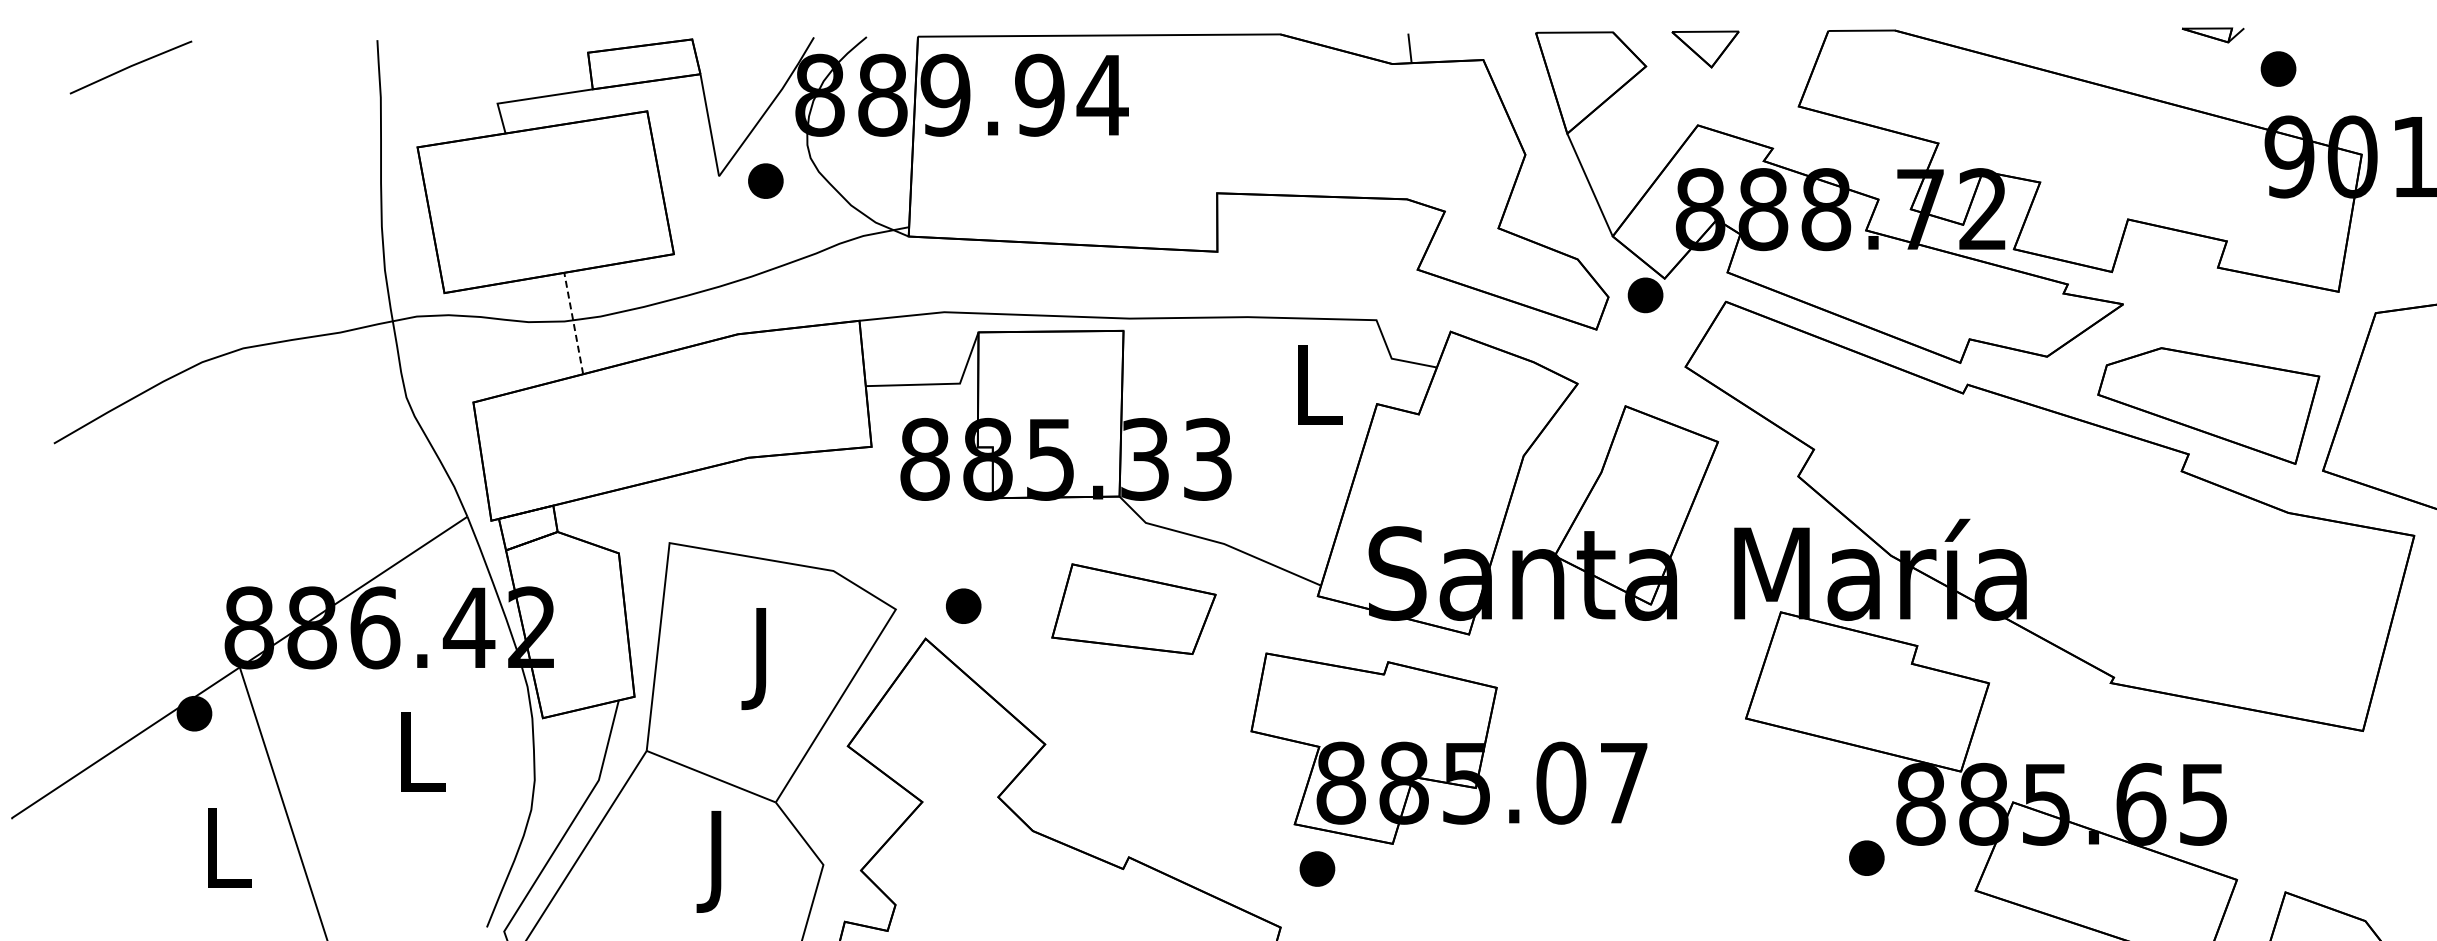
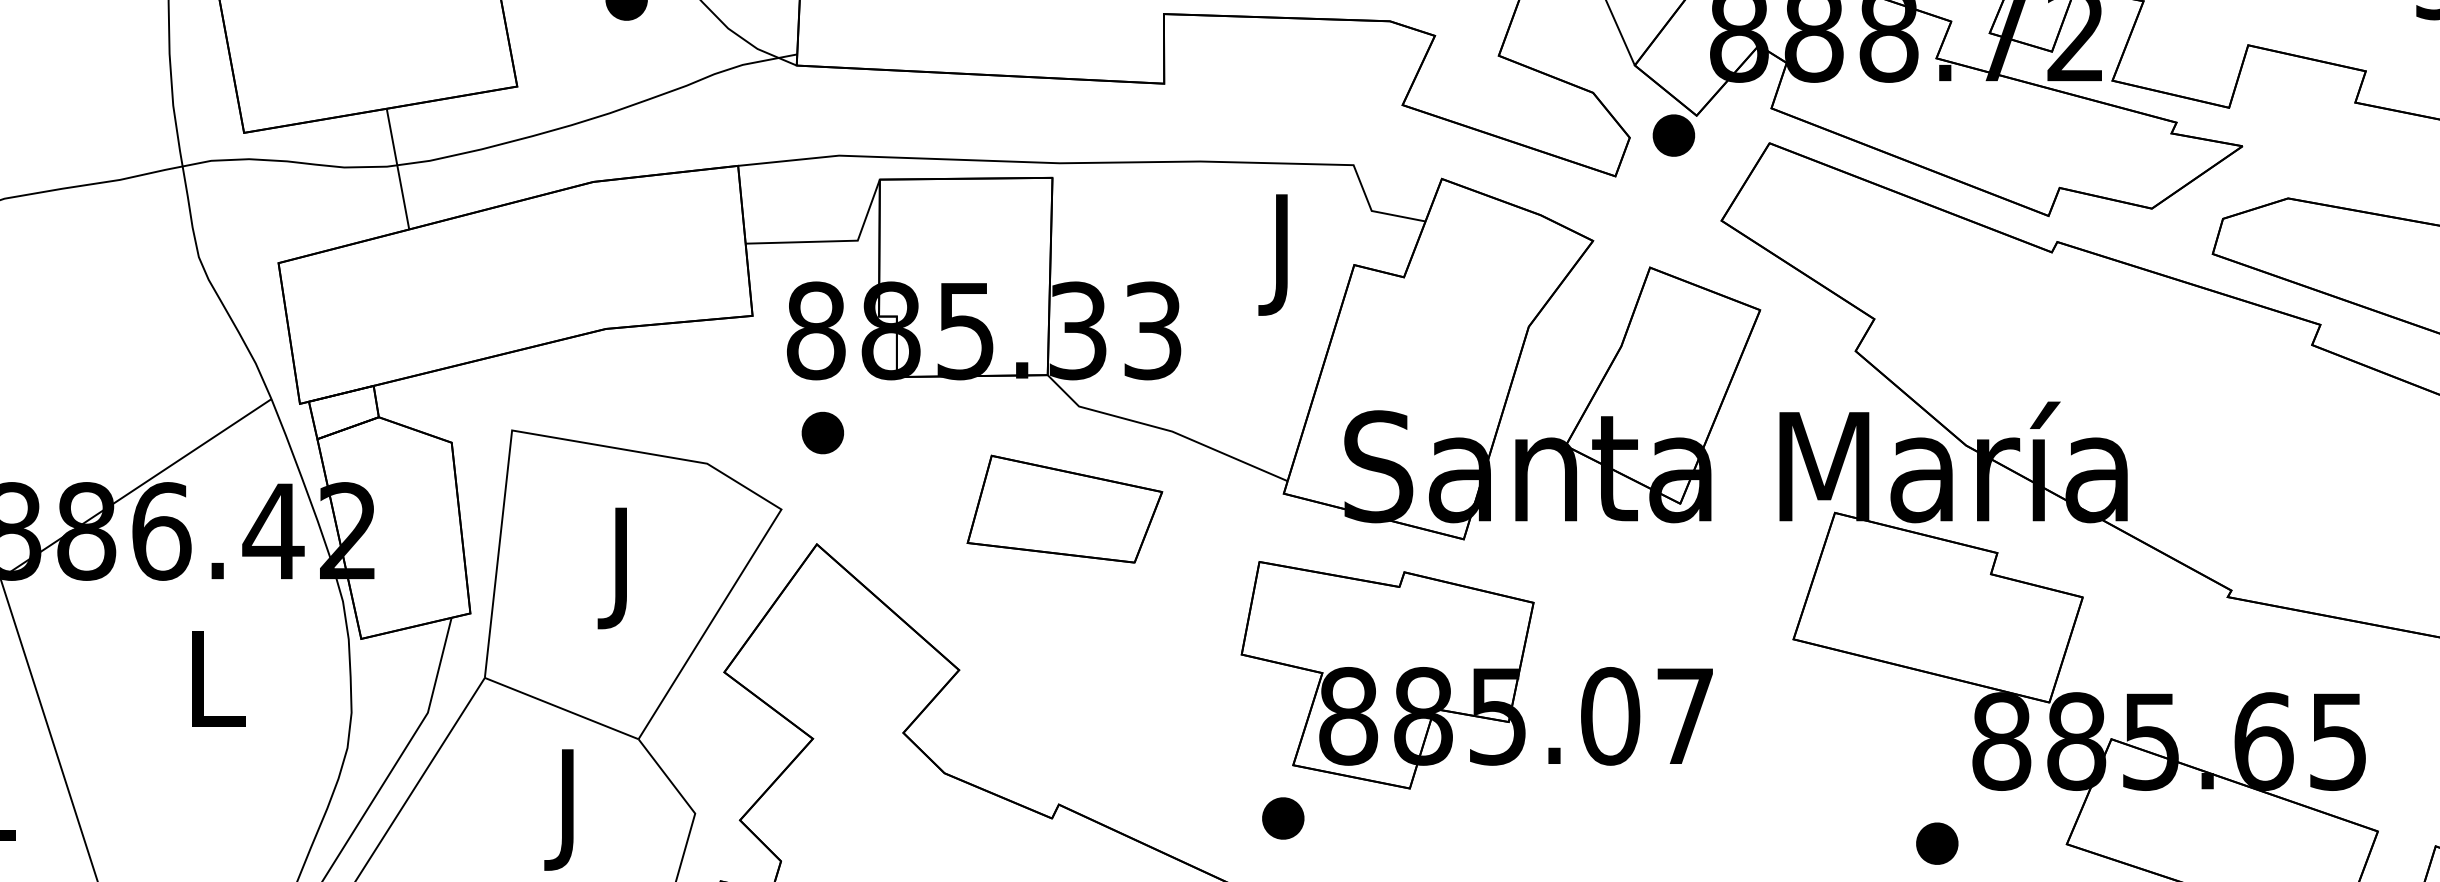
line: (573, 323) -> (397, 169), dashed -> solid
text: (1319, 395) -> (1285, 254), L -> J
part: (963, 605) -> (822, 432), moved
part: (1448, 748) -> (1476, 675), moved
part: (1866, 857) -> (1936, 842), moved

